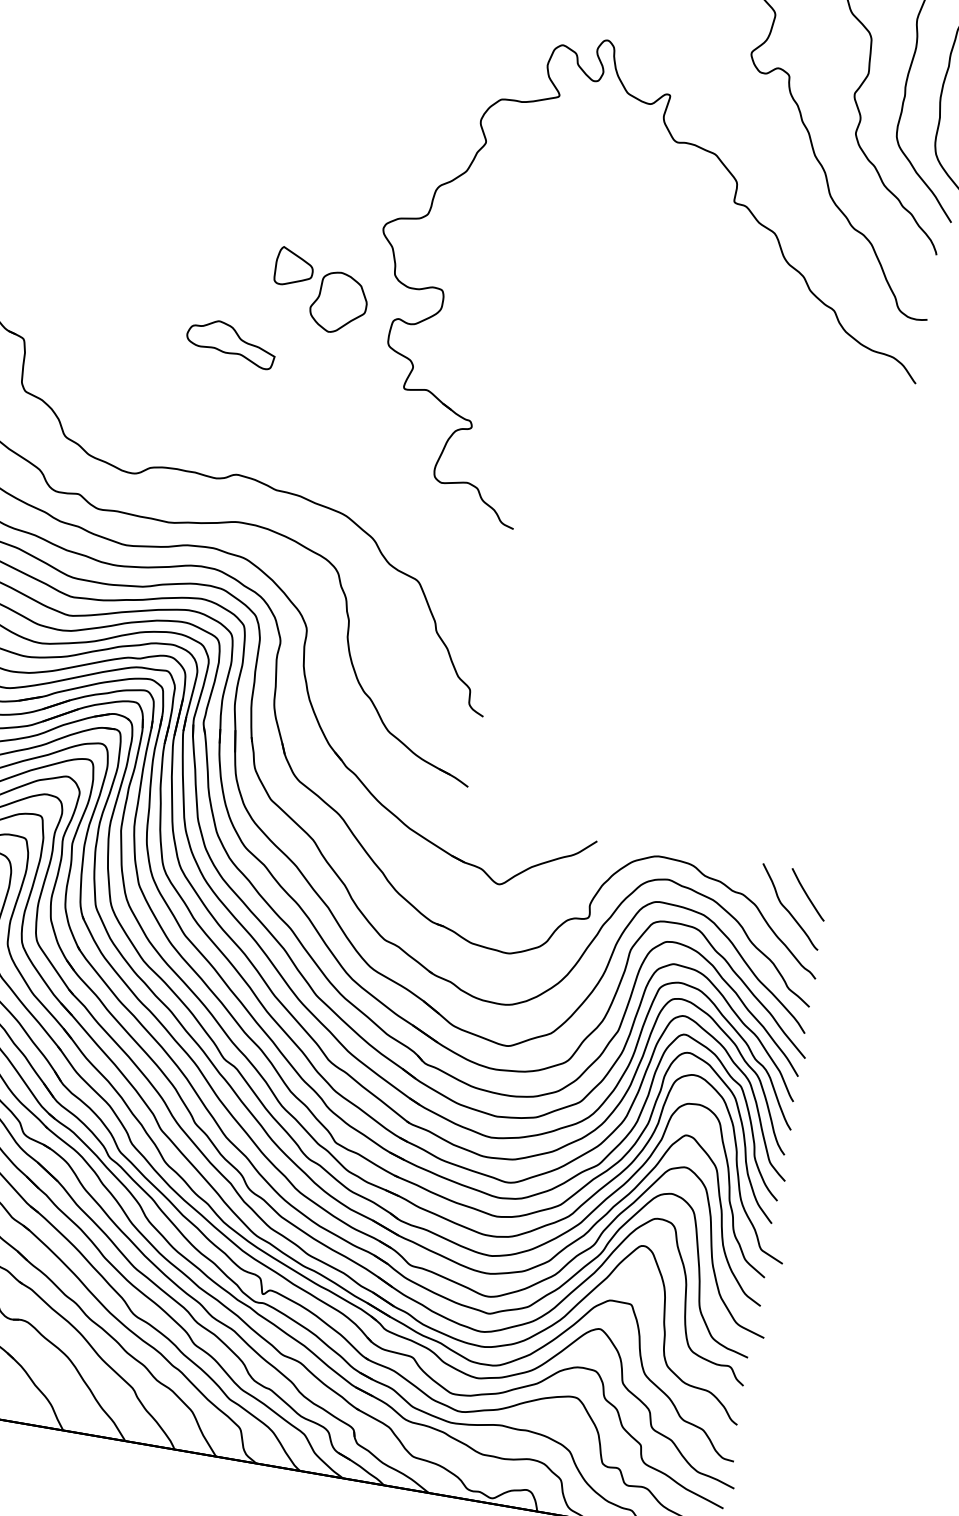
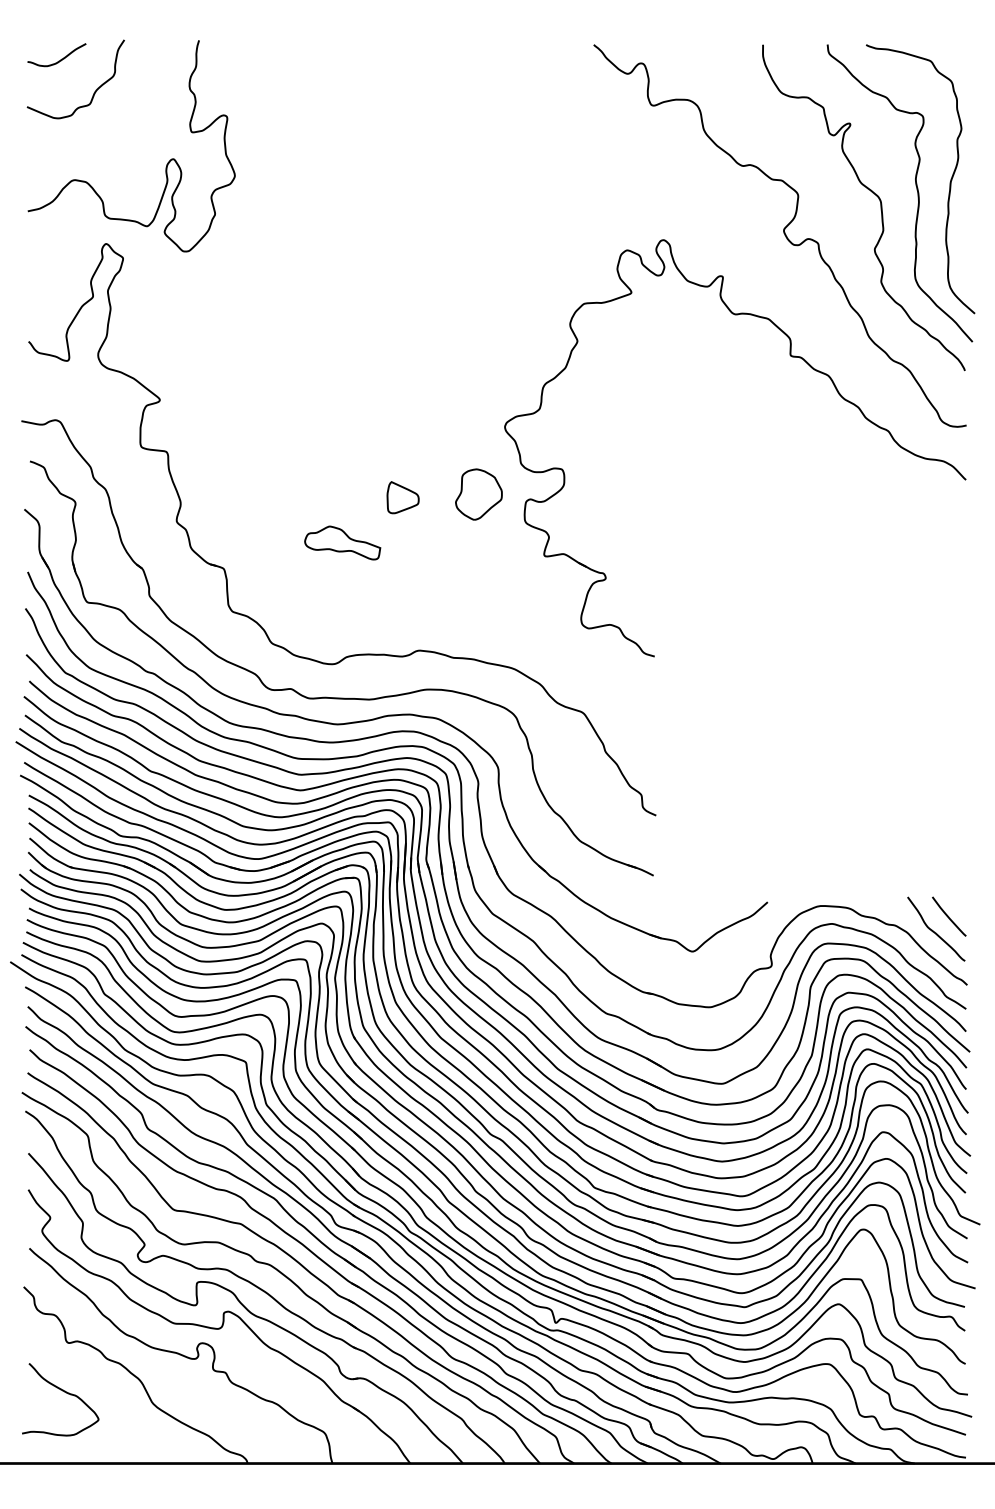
part: (293, 267) -> (402, 497), moved
part: (231, 342) -> (342, 542), moved

